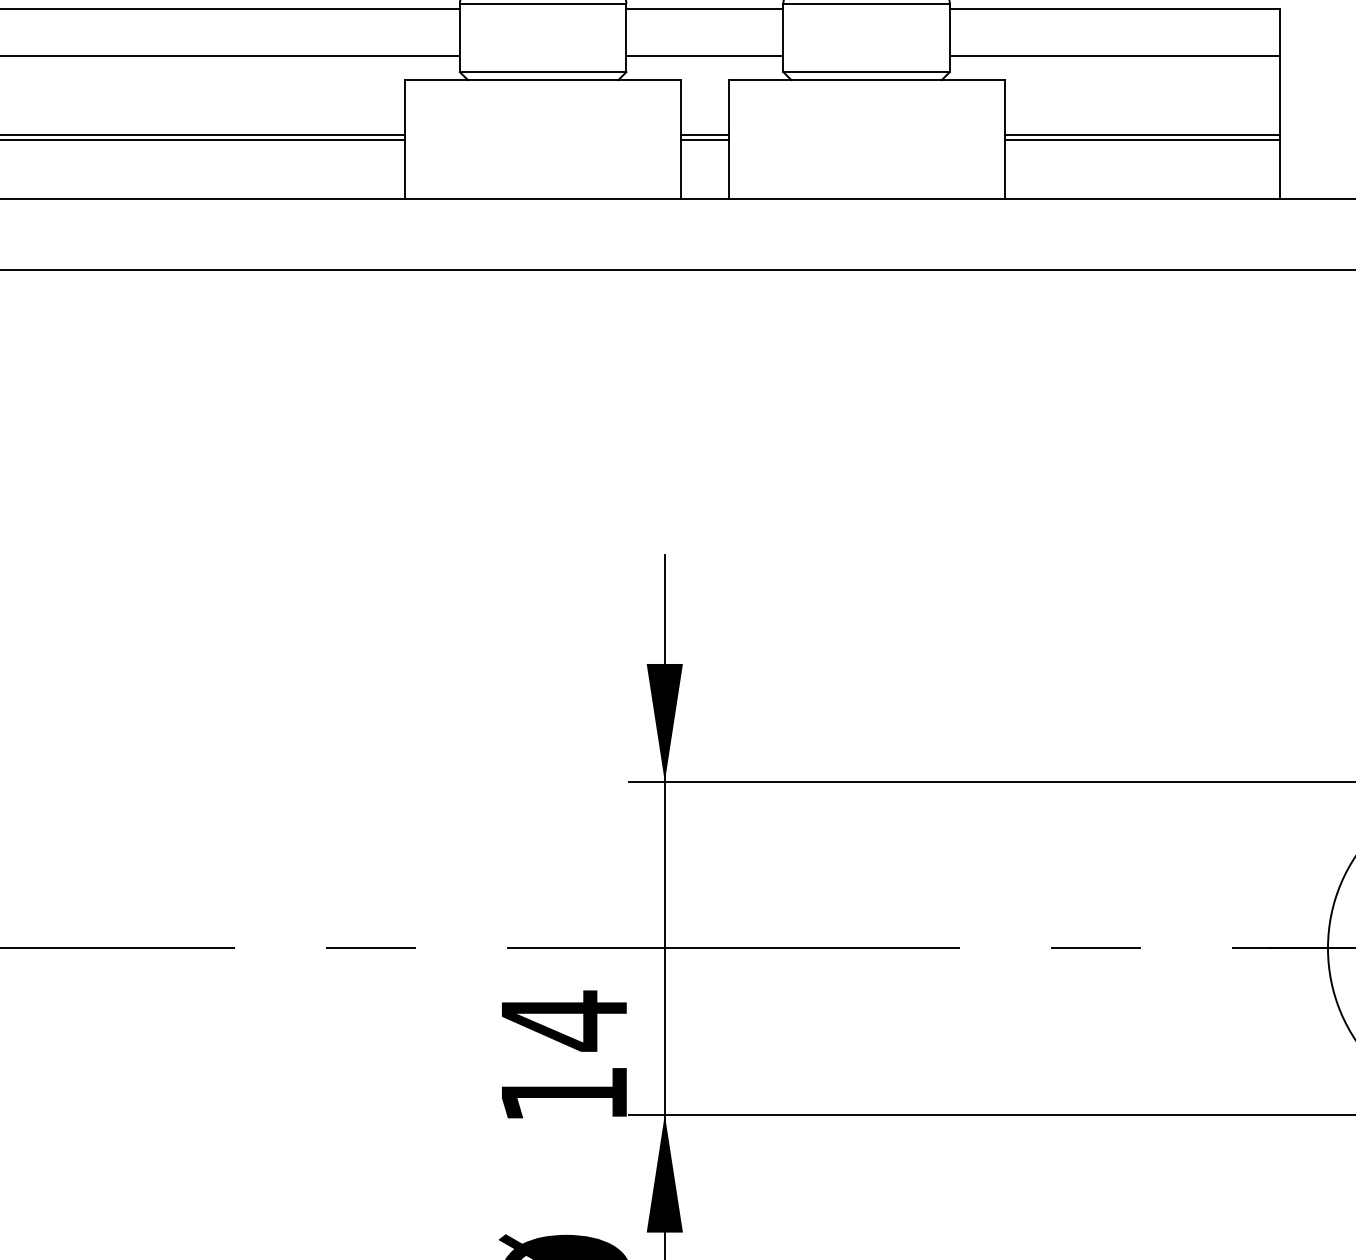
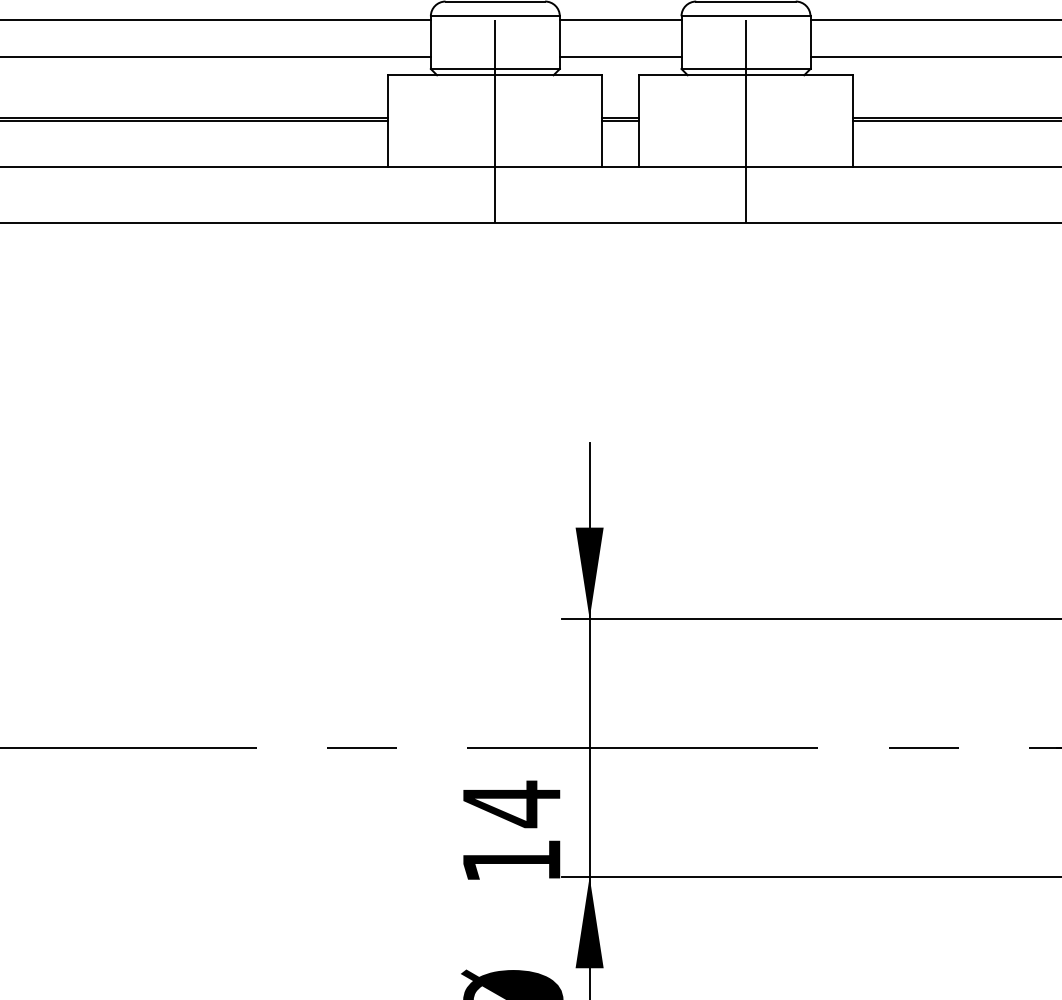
line: (543, 138) -> (495, 120), added
line: (865, 138) -> (745, 120), added

